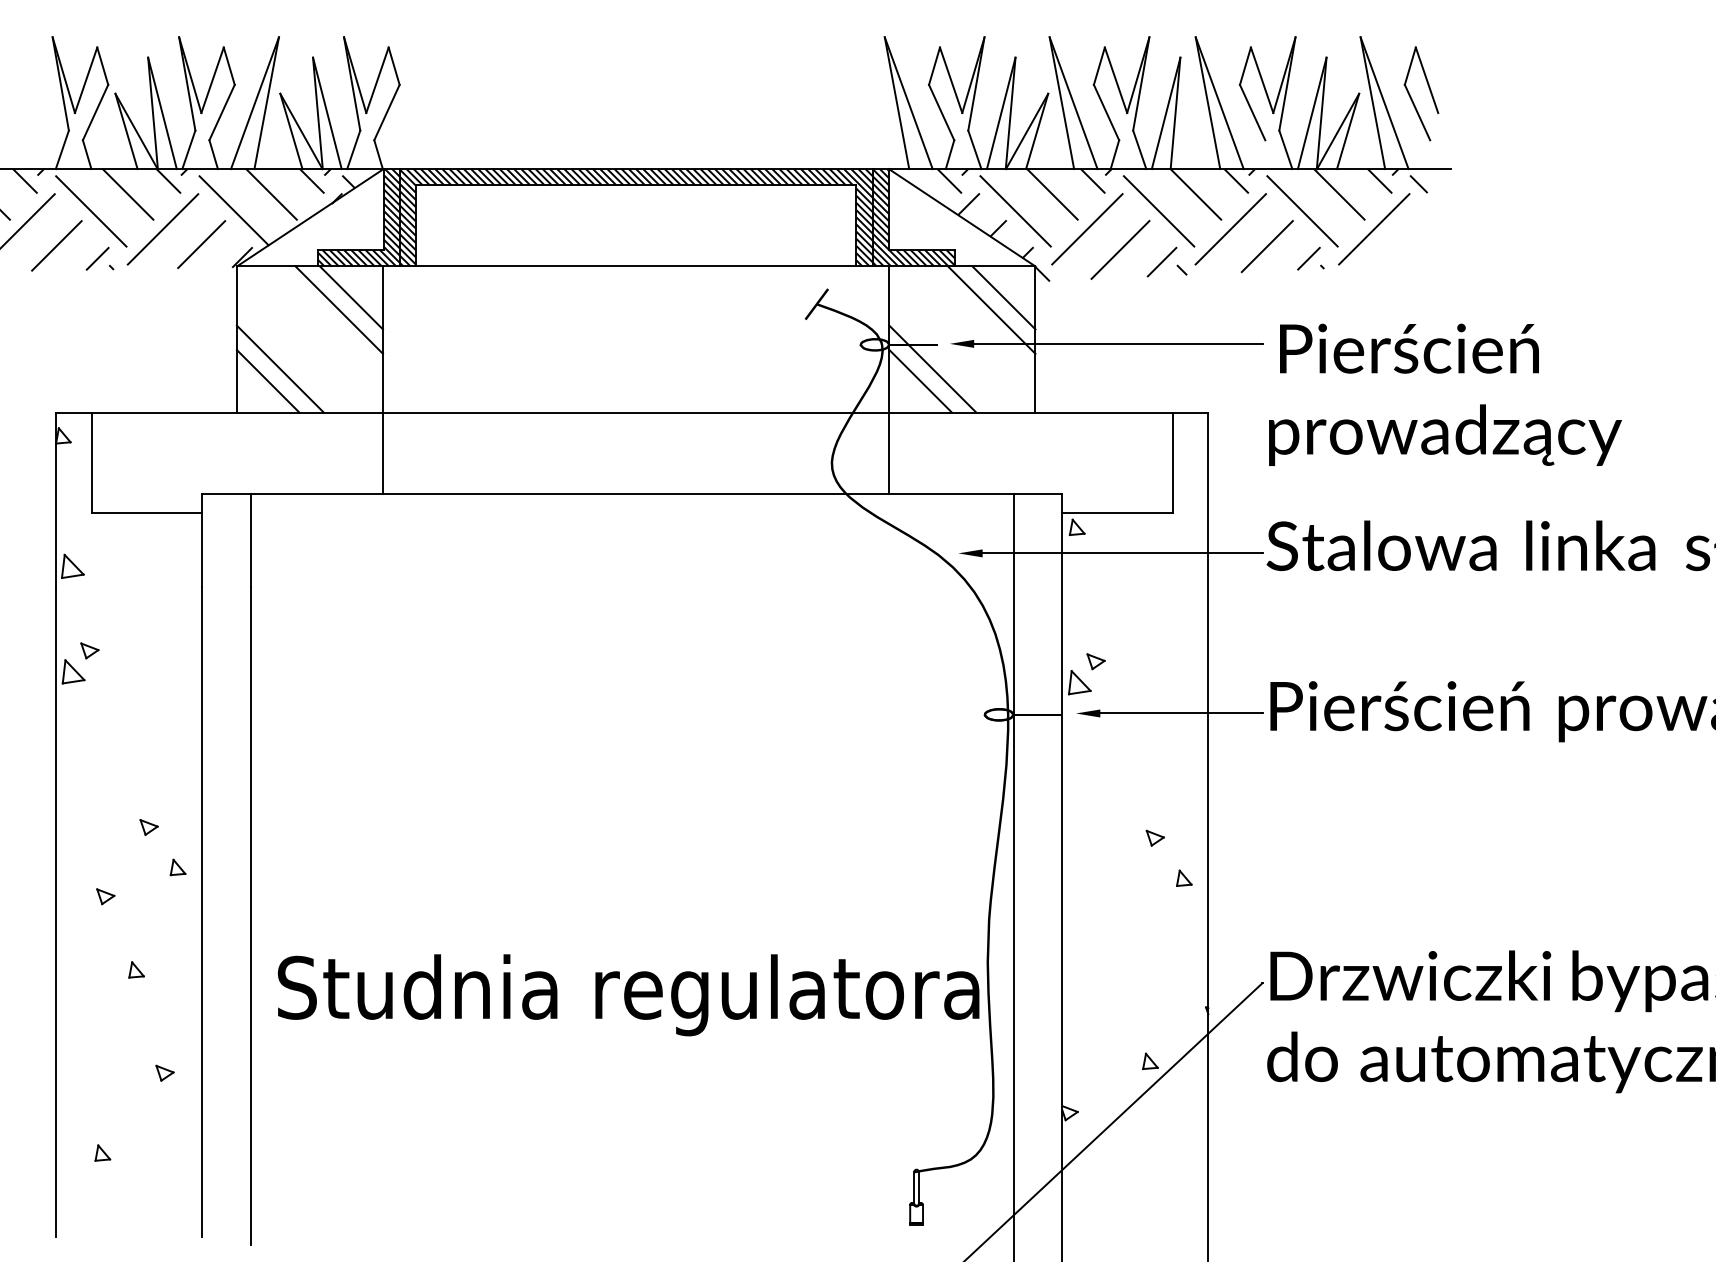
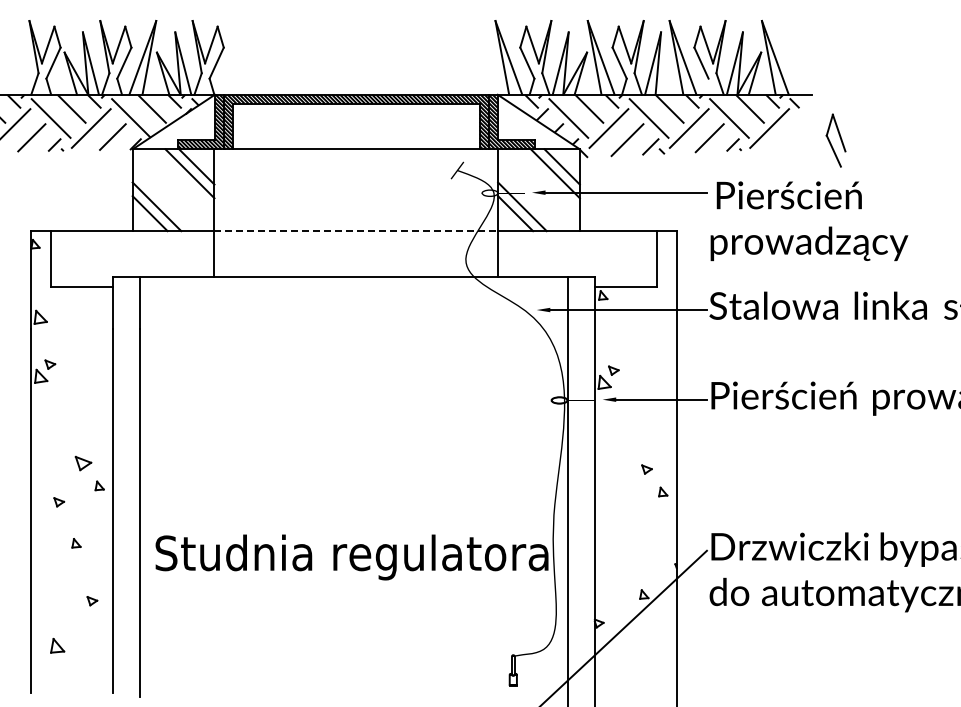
part: (1420, 93) -> (835, 140), moved
line: (636, 413) -> (356, 231), solid -> dashed
part: (149, 827) -> (83, 463), size x1.6
part: (102, 1152) -> (57, 645), size x1.6

